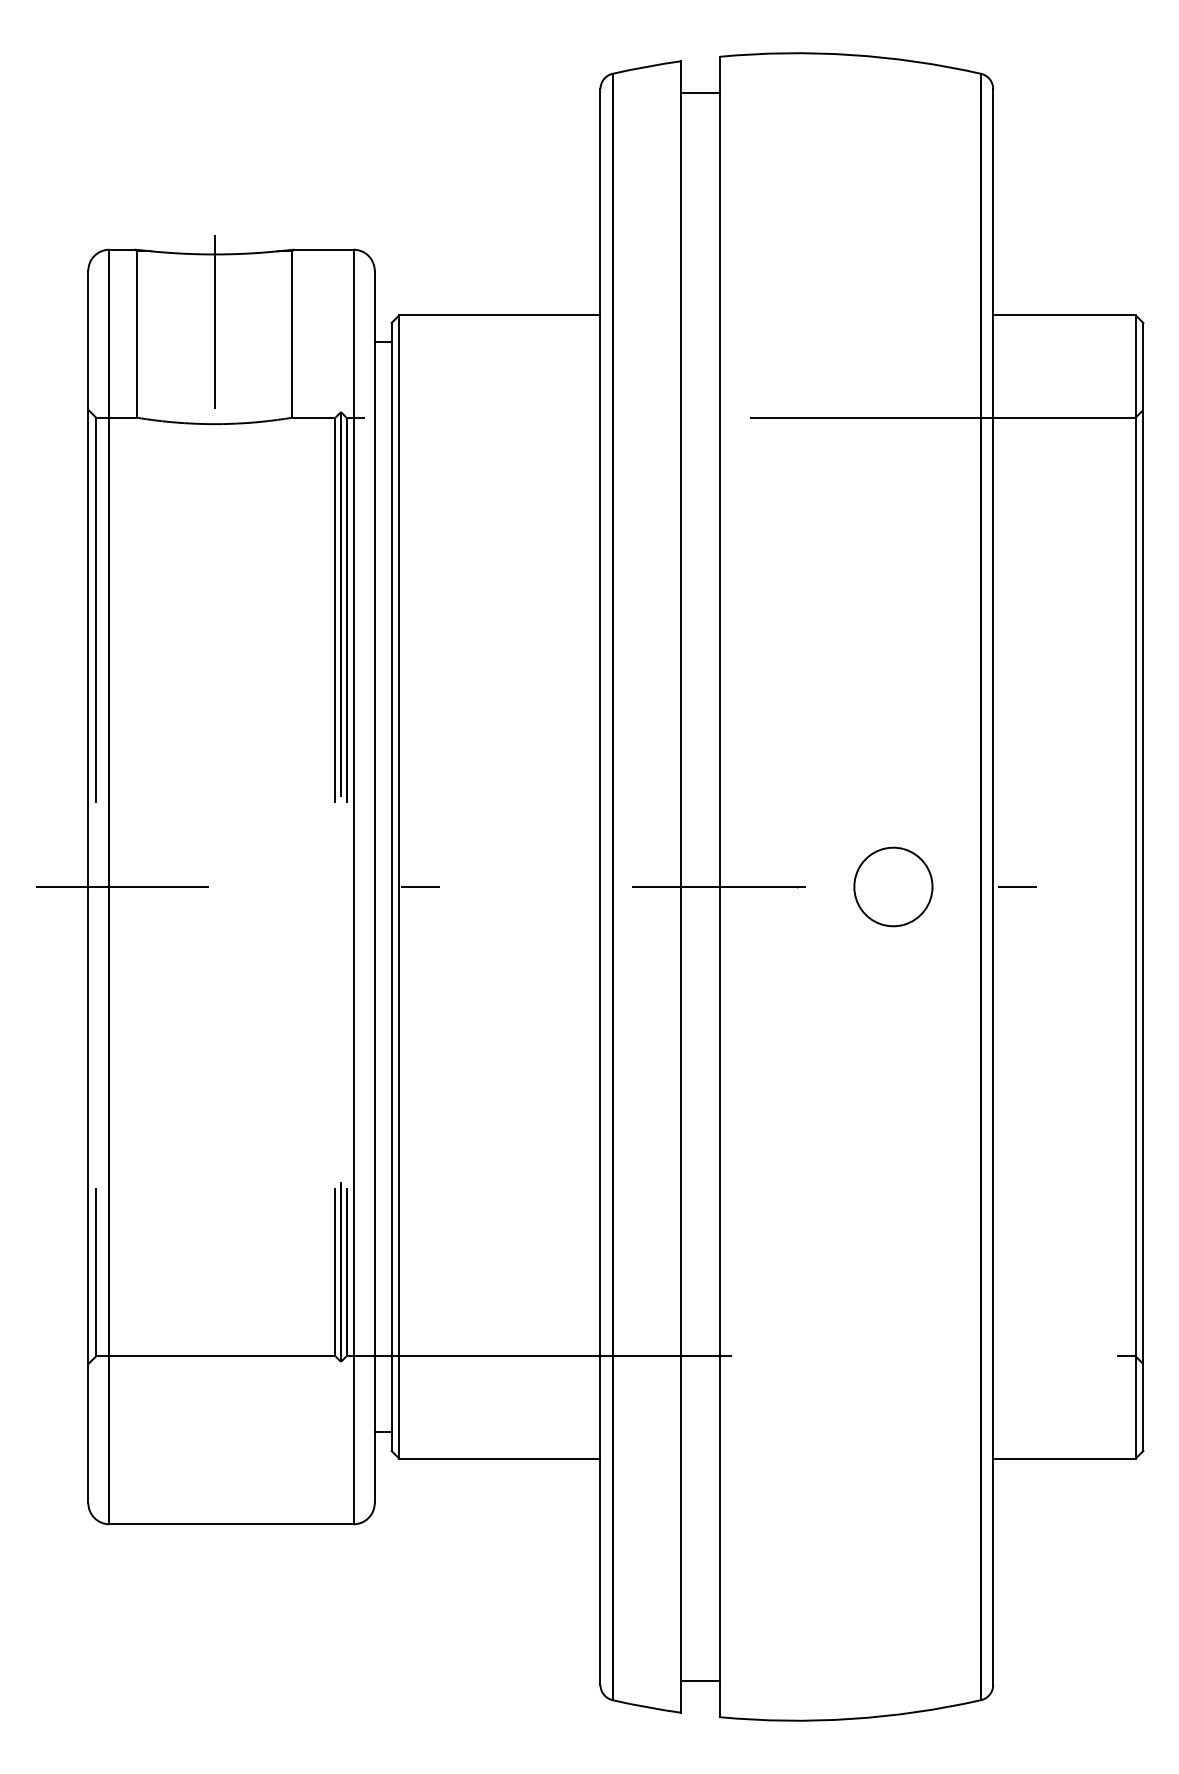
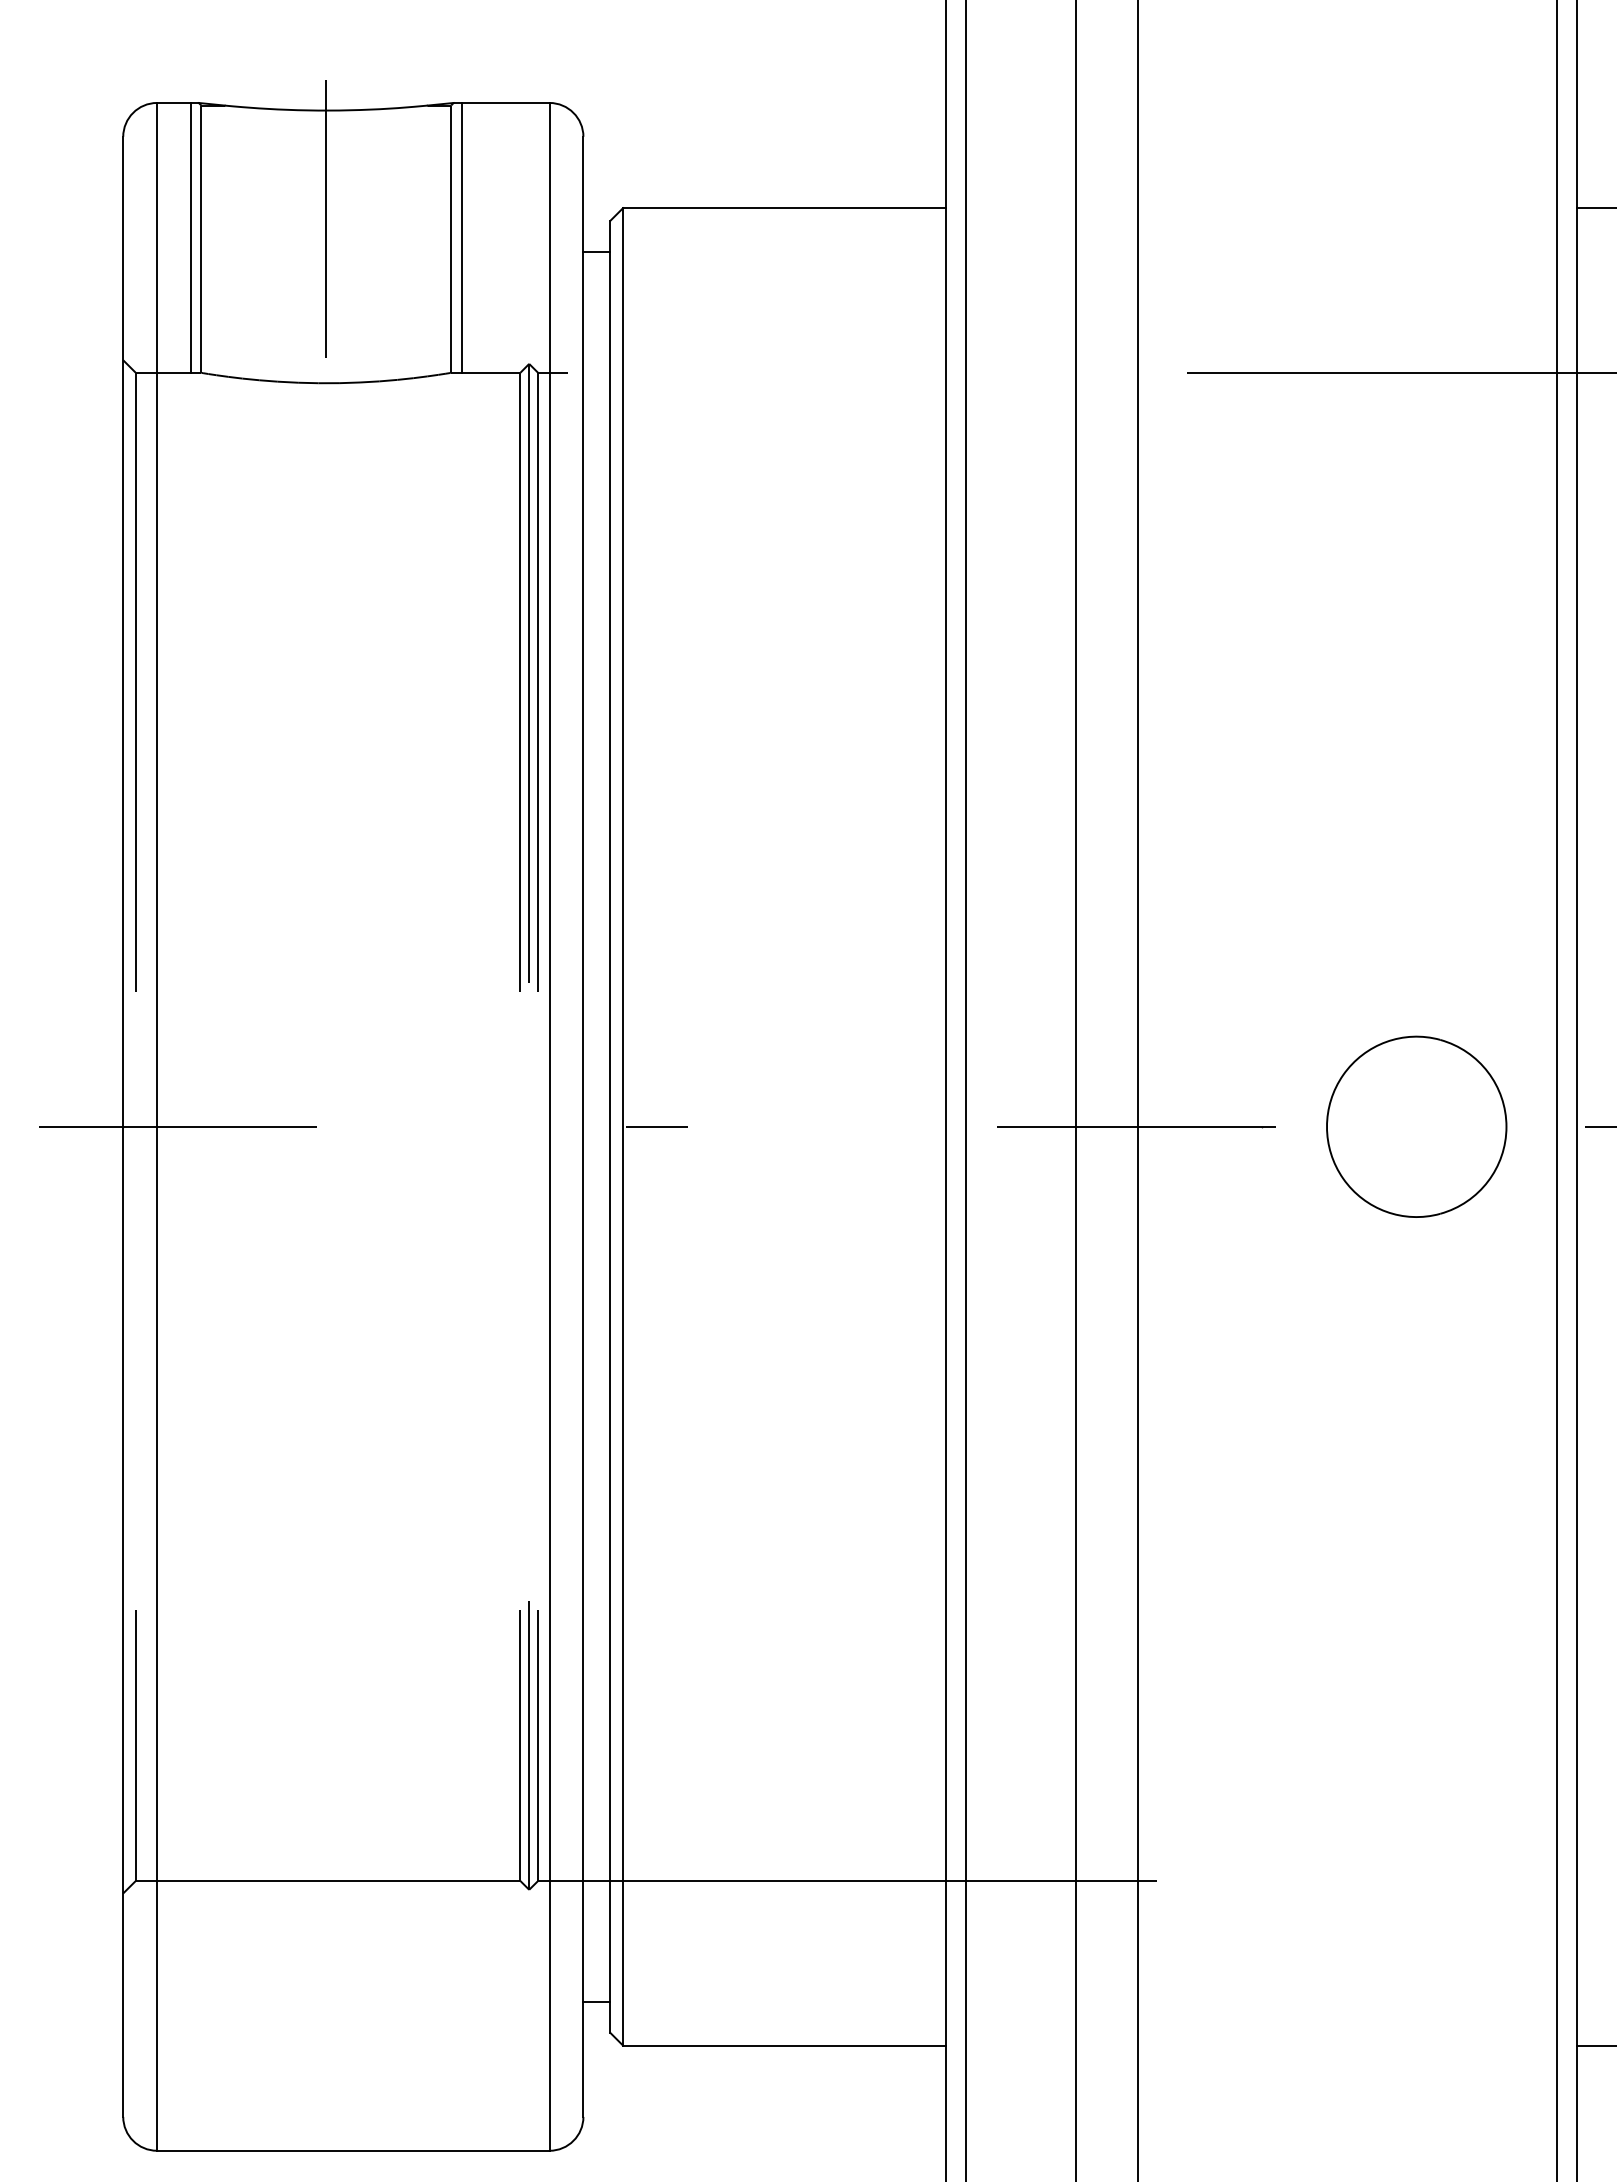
line: (130, 333) -> (190, 237), added
line: (298, 333) -> (460, 237), added
part: (893, 886) -> (1416, 1126), size x1.43

